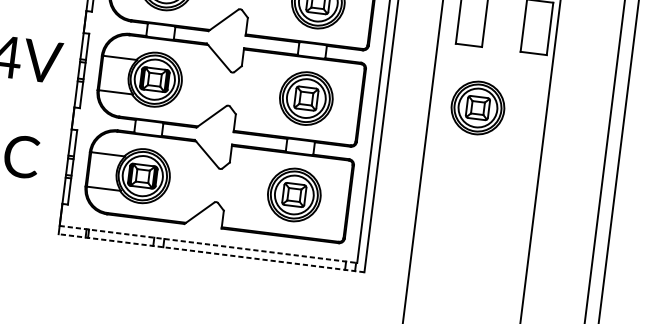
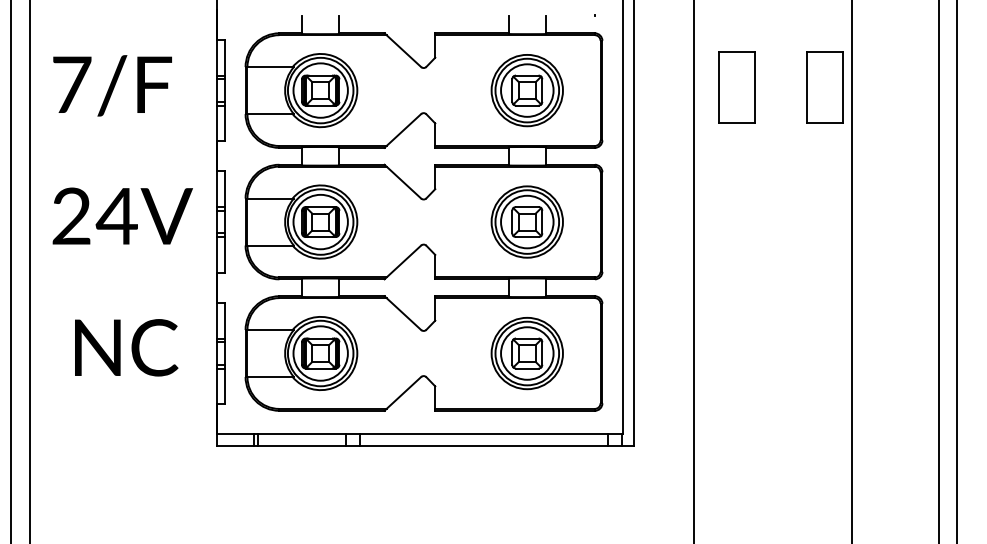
part: (477, 107) -> (758, 205), removed
line: (208, 244) -> (420, 434), dashed -> solid
line: (211, 253) -> (425, 445), dashed -> solid

